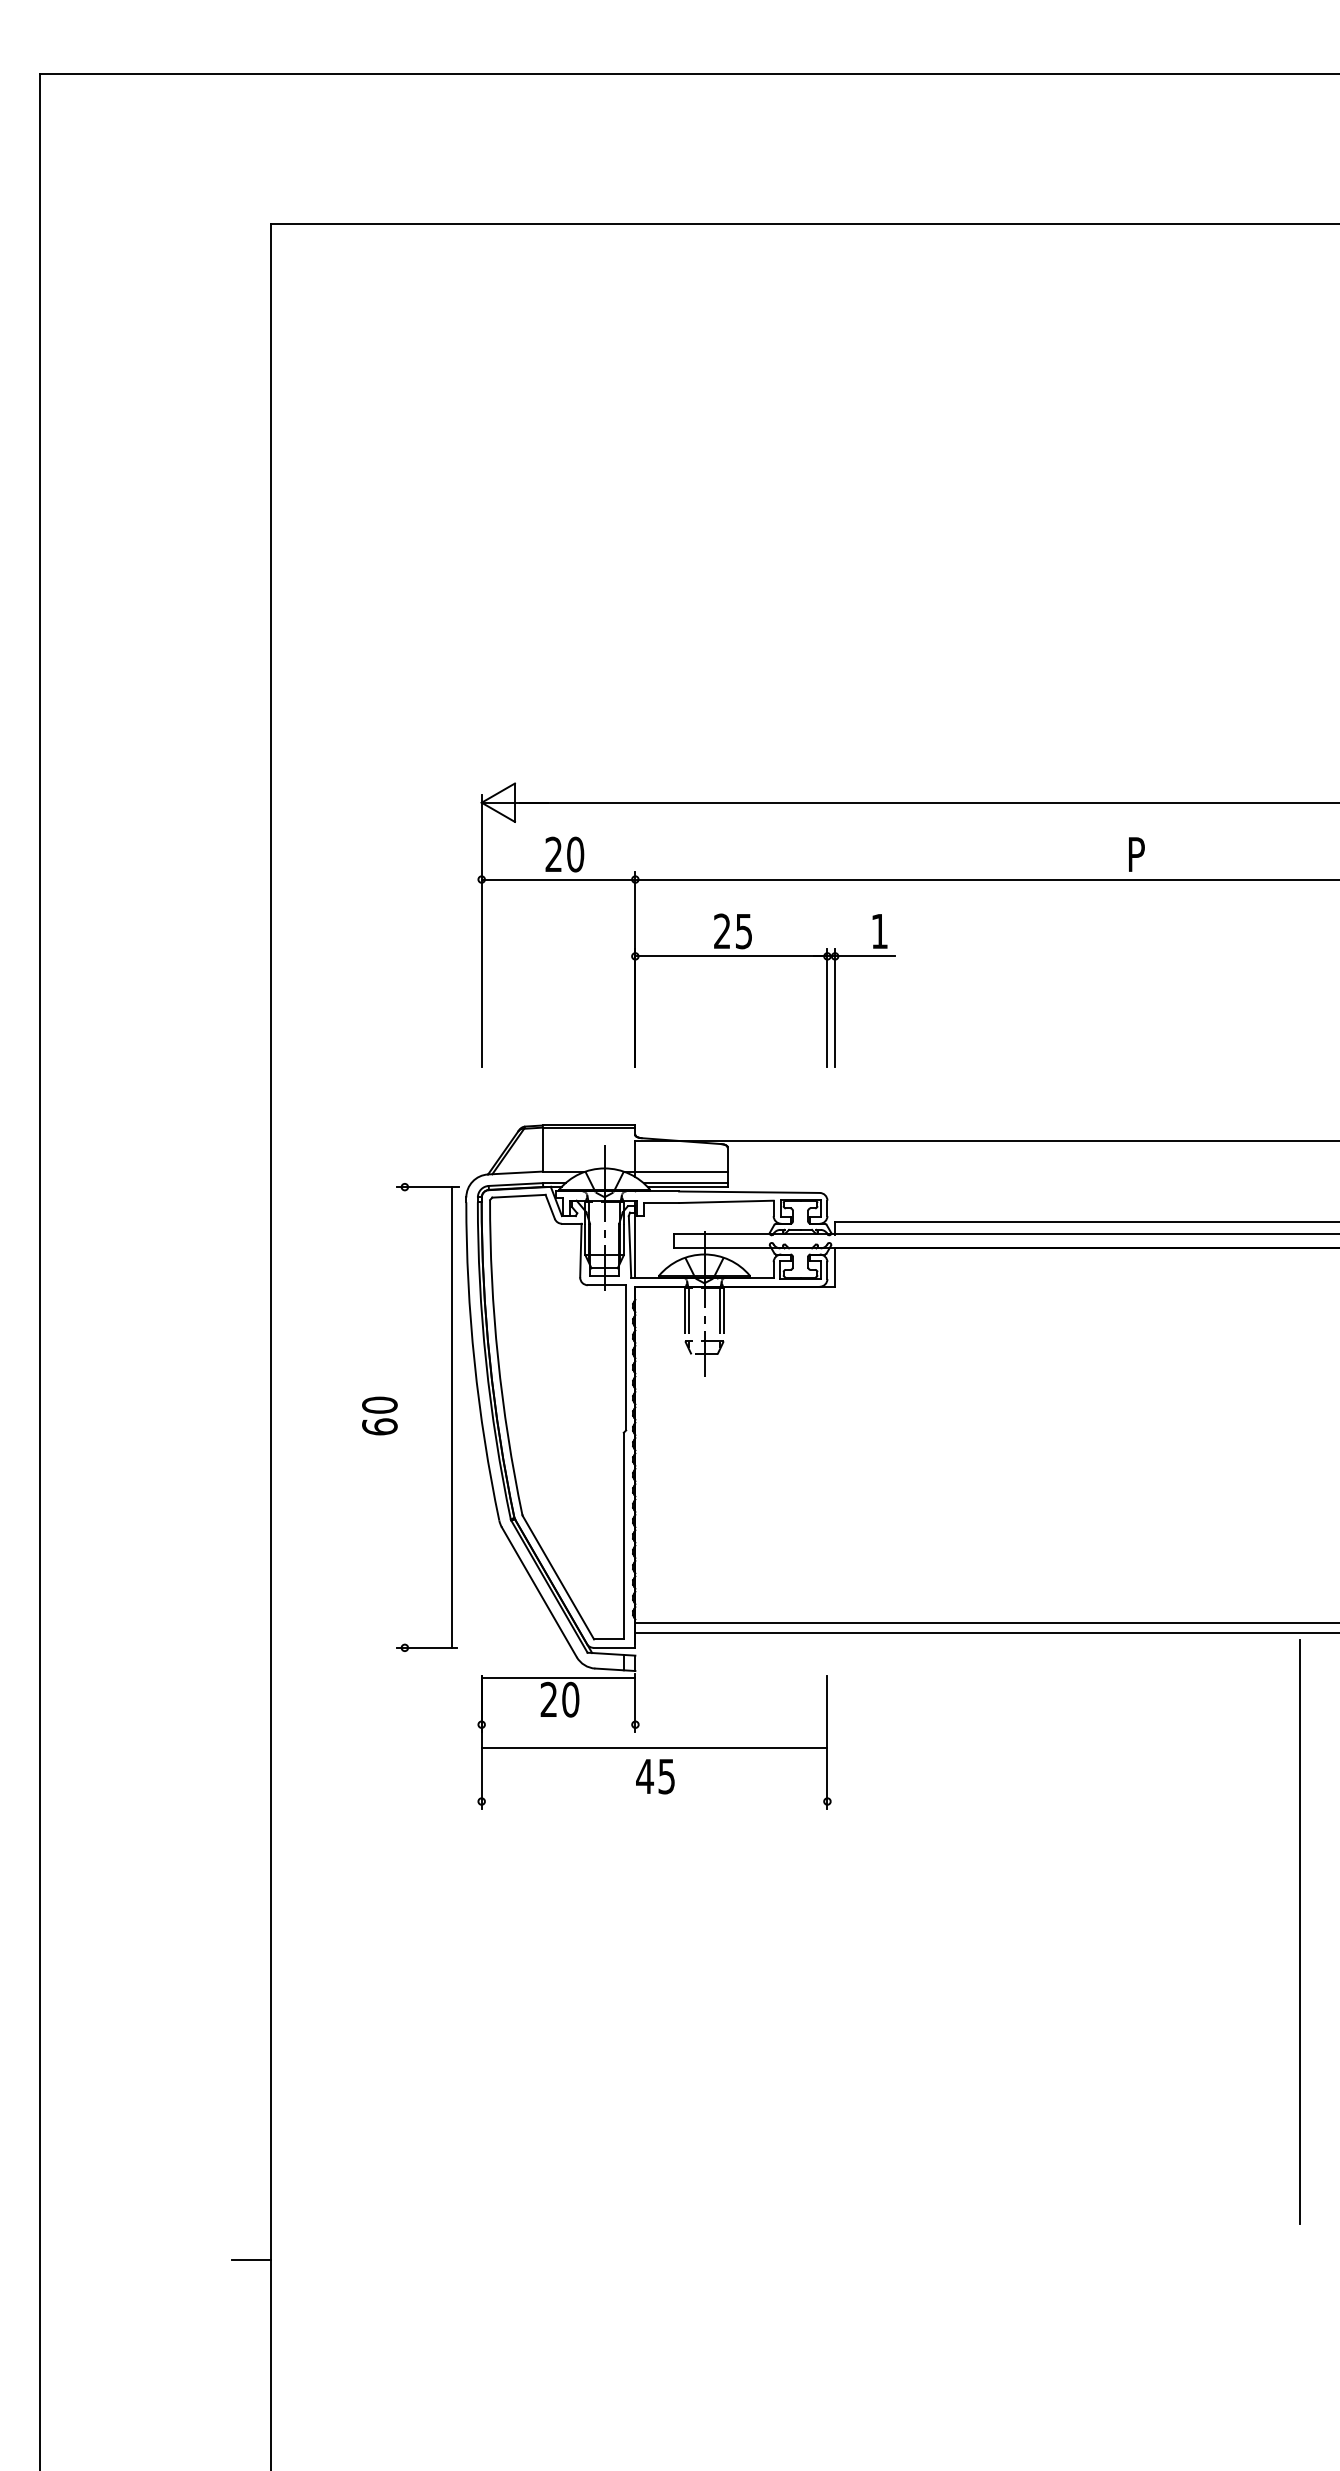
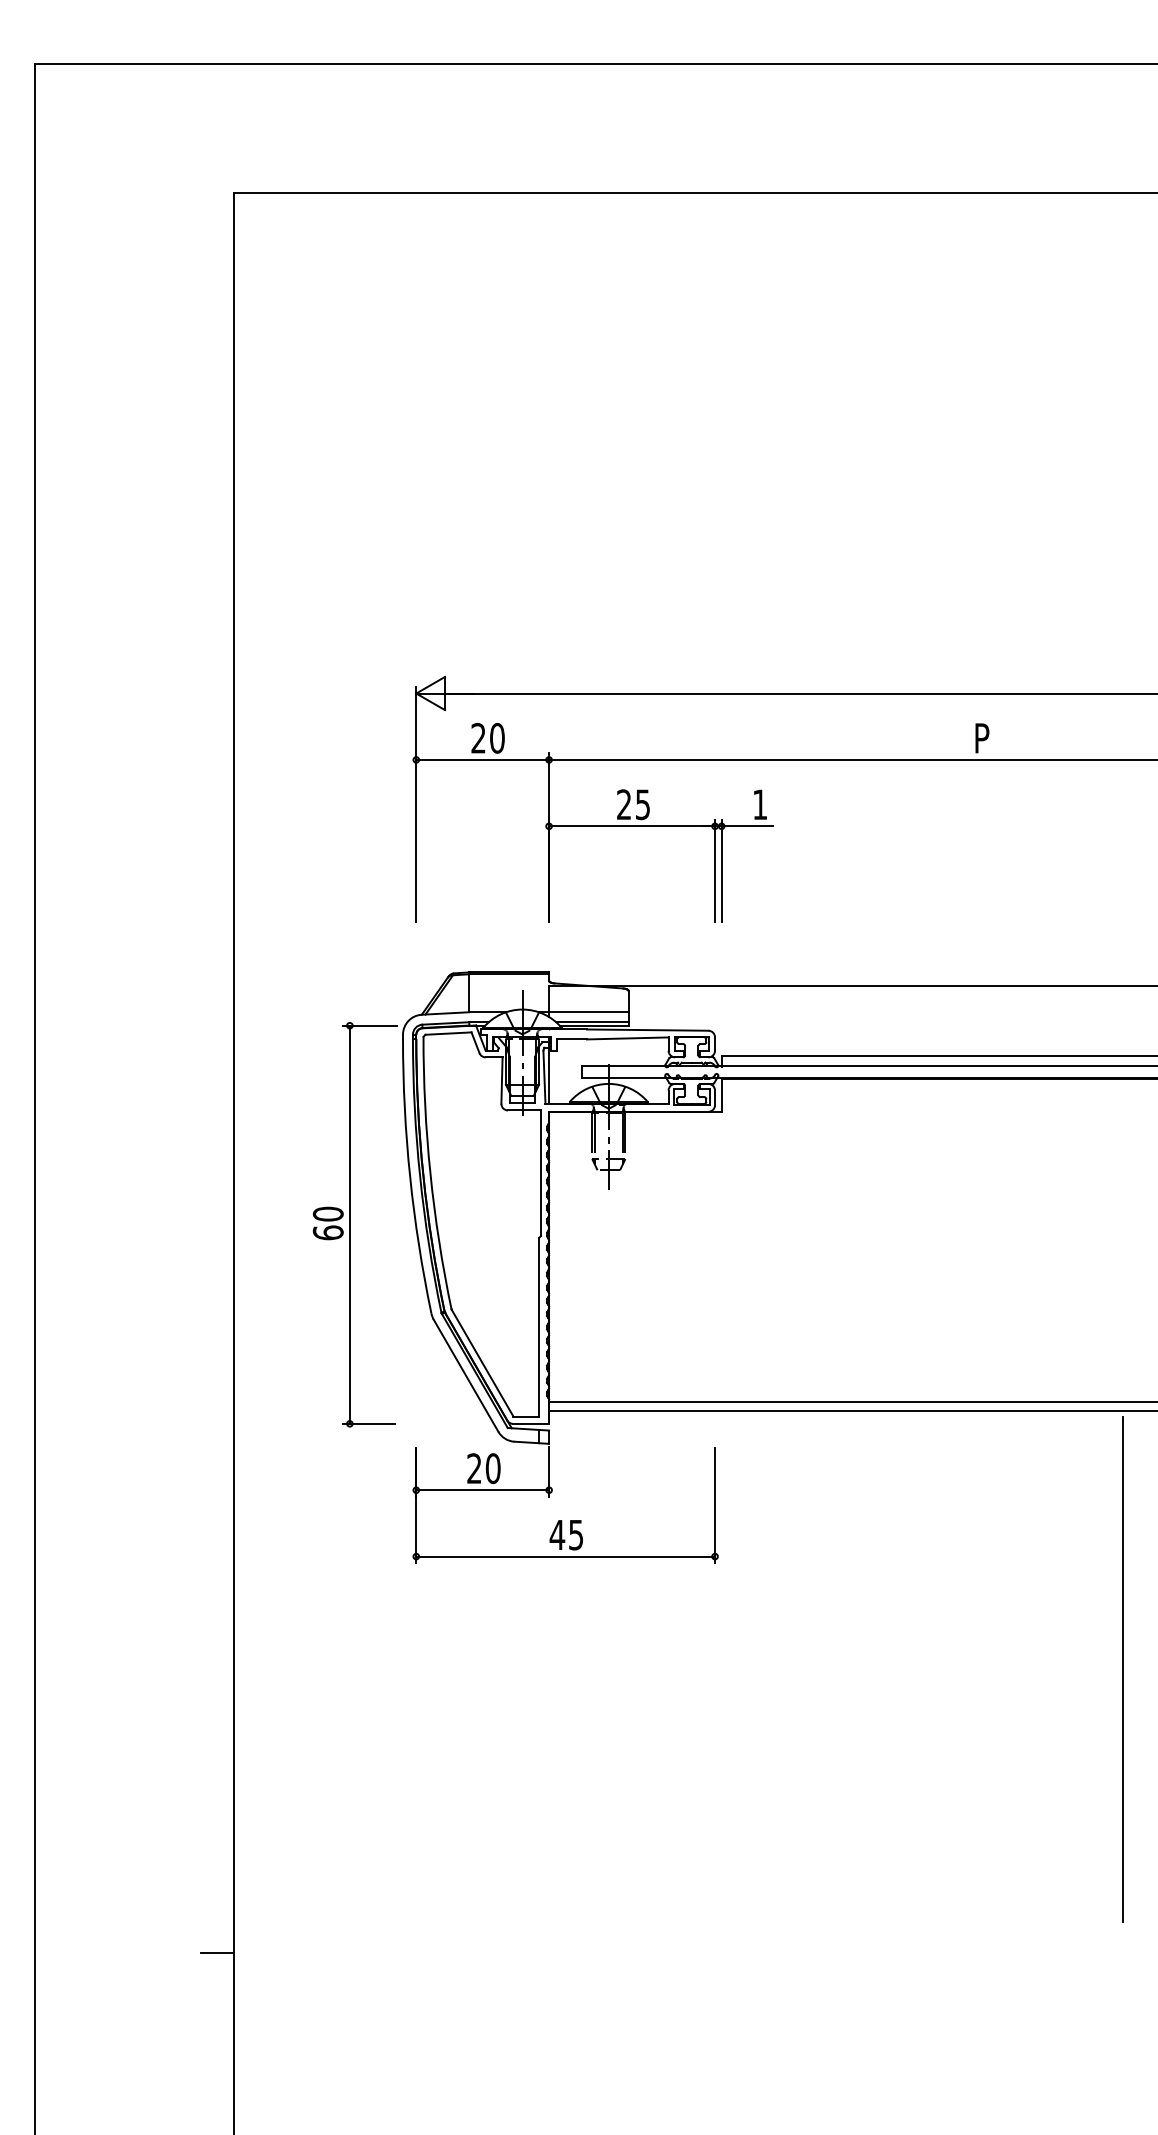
line: (451, 1417) -> (349, 1224), moved
line: (558, 1677) -> (482, 1490), moved
line: (654, 1747) -> (565, 1556), moved

